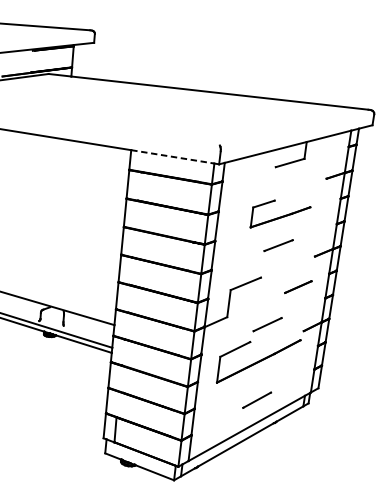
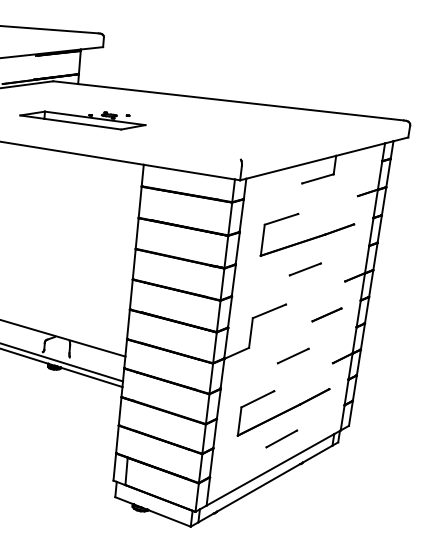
part: (75, 109) -> (82, 120), added
line: (172, 157) -> (189, 172), dashed -> solid
part: (280, 213) -> (307, 234), size x1.43
part: (258, 361) -> (283, 412), moved

